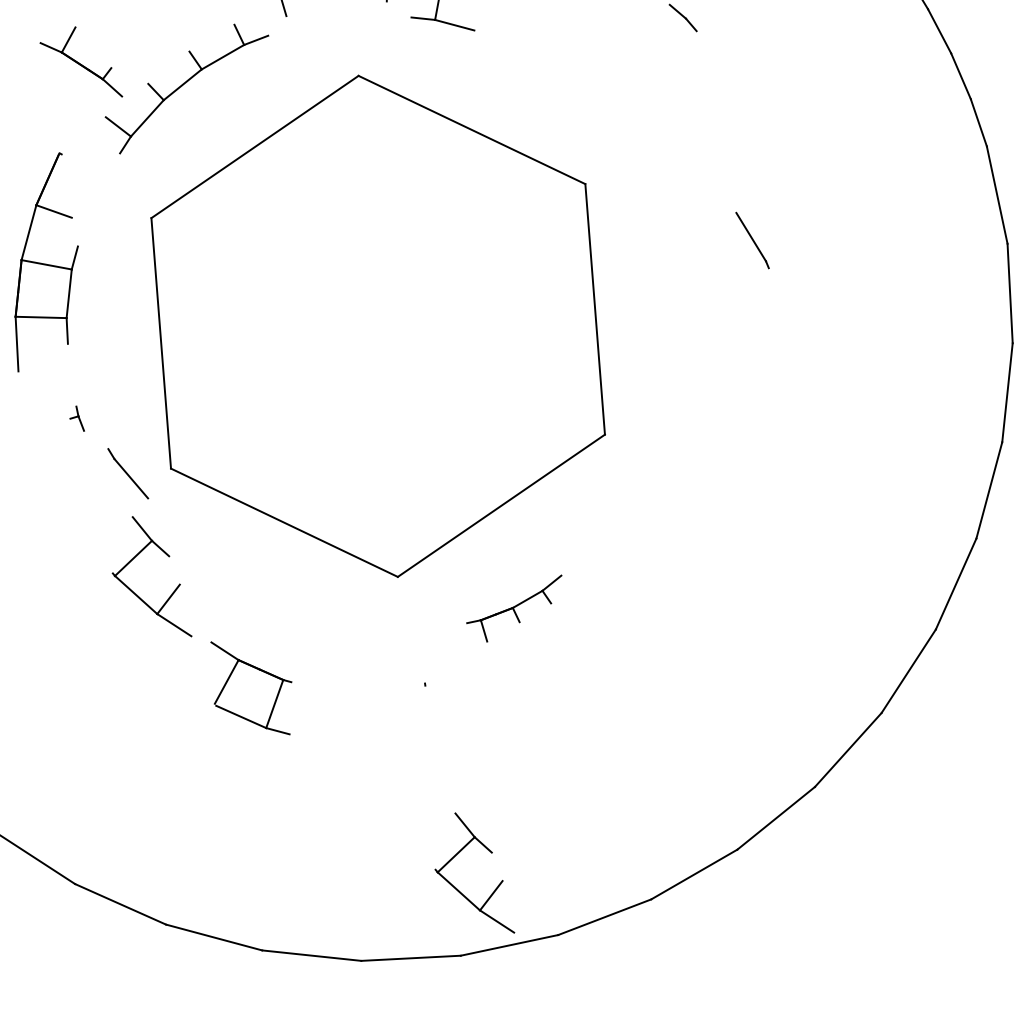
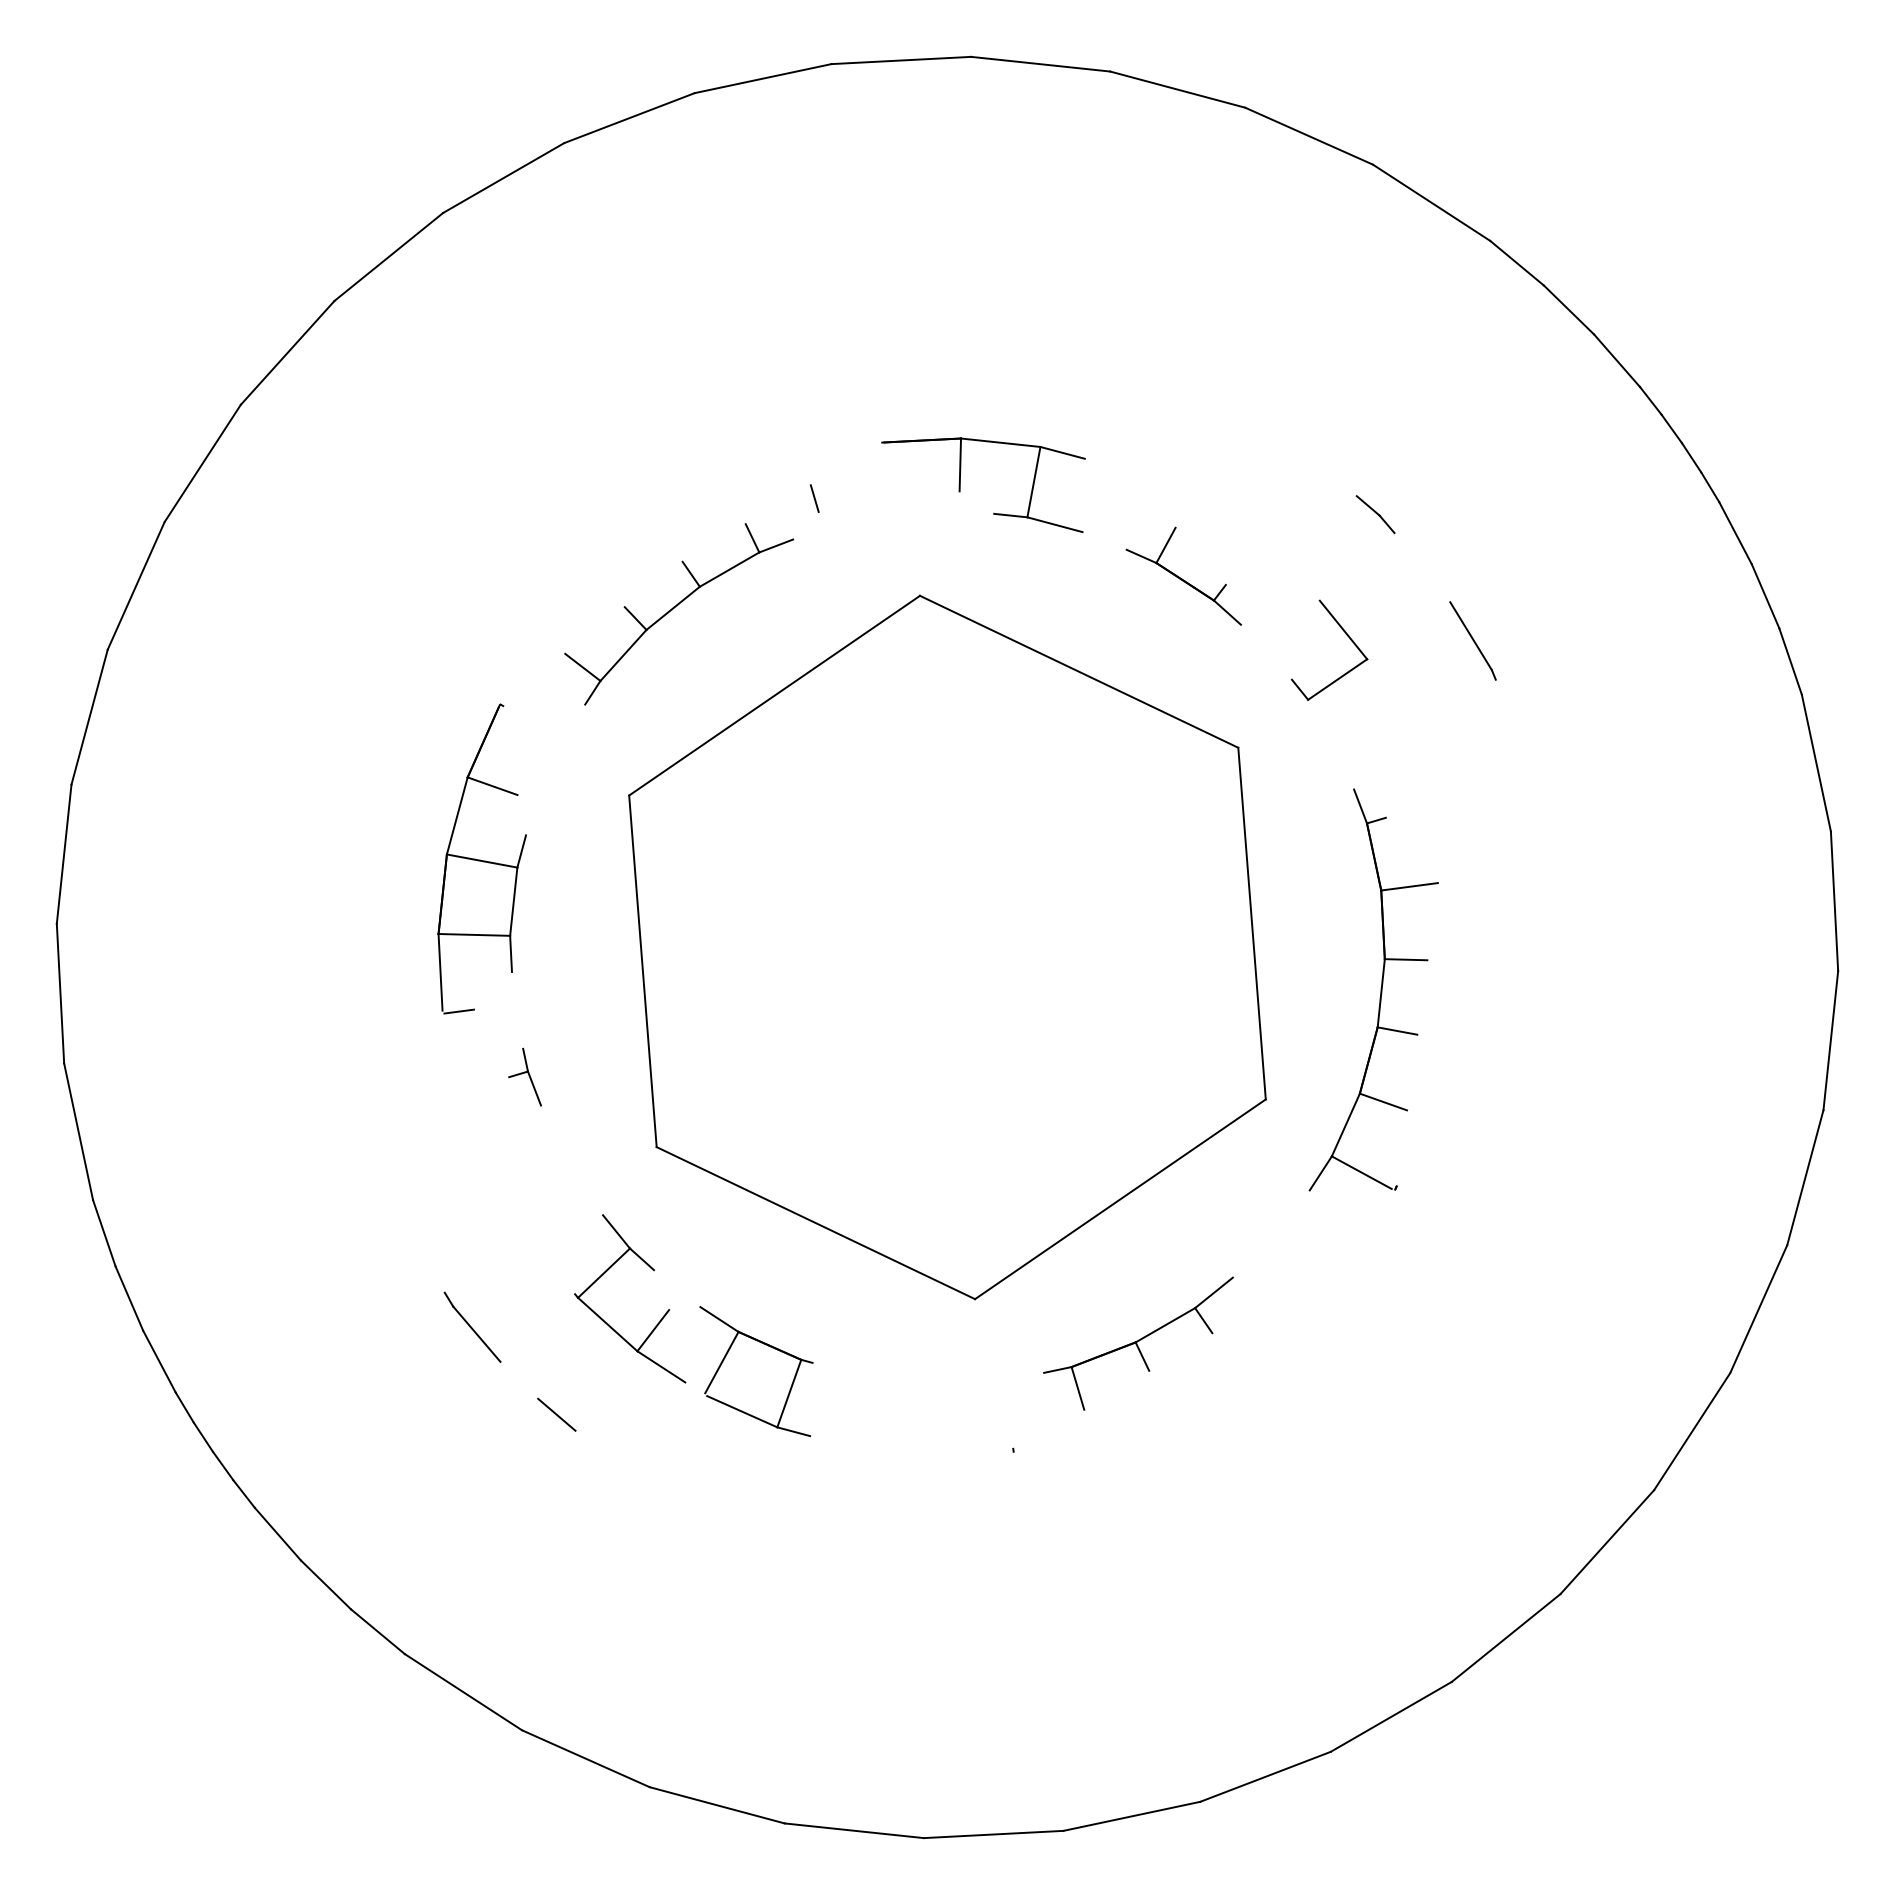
part: (81, 61) -> (1183, 575), moved
part: (661, 103) -> (1345, 634), added
part: (752, 240) -> (1472, 640), moved
part: (686, 356) -> (1380, 989), added
line: (30, 371) -> (459, 1011), added
part: (76, 418) -> (524, 1076), size x1.67
part: (128, 473) -> (472, 1326), moved
part: (514, 608) -> (1138, 1343), size x1.43
line: (99, 659) -> (556, 1414), added
part: (251, 688) -> (756, 1371), moved
part: (459, 890) -> (1061, 1739), removed

